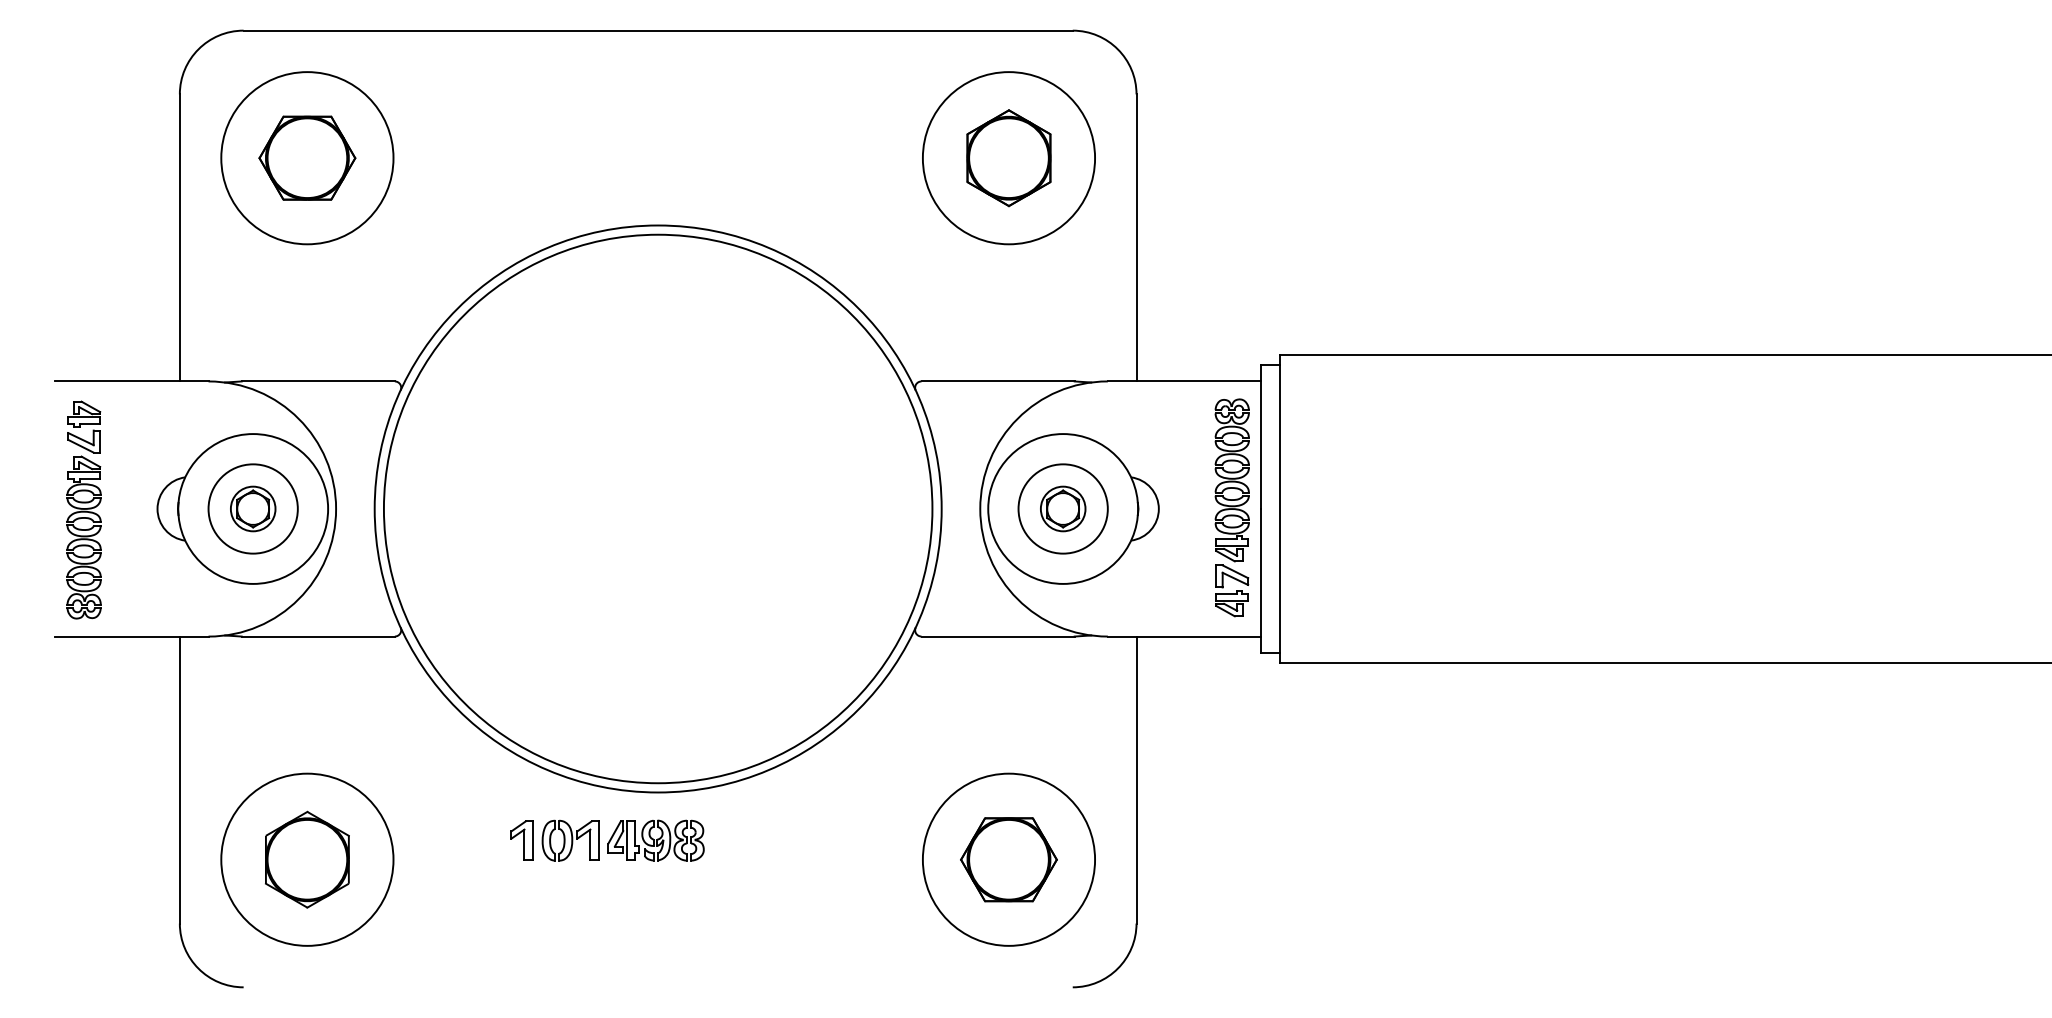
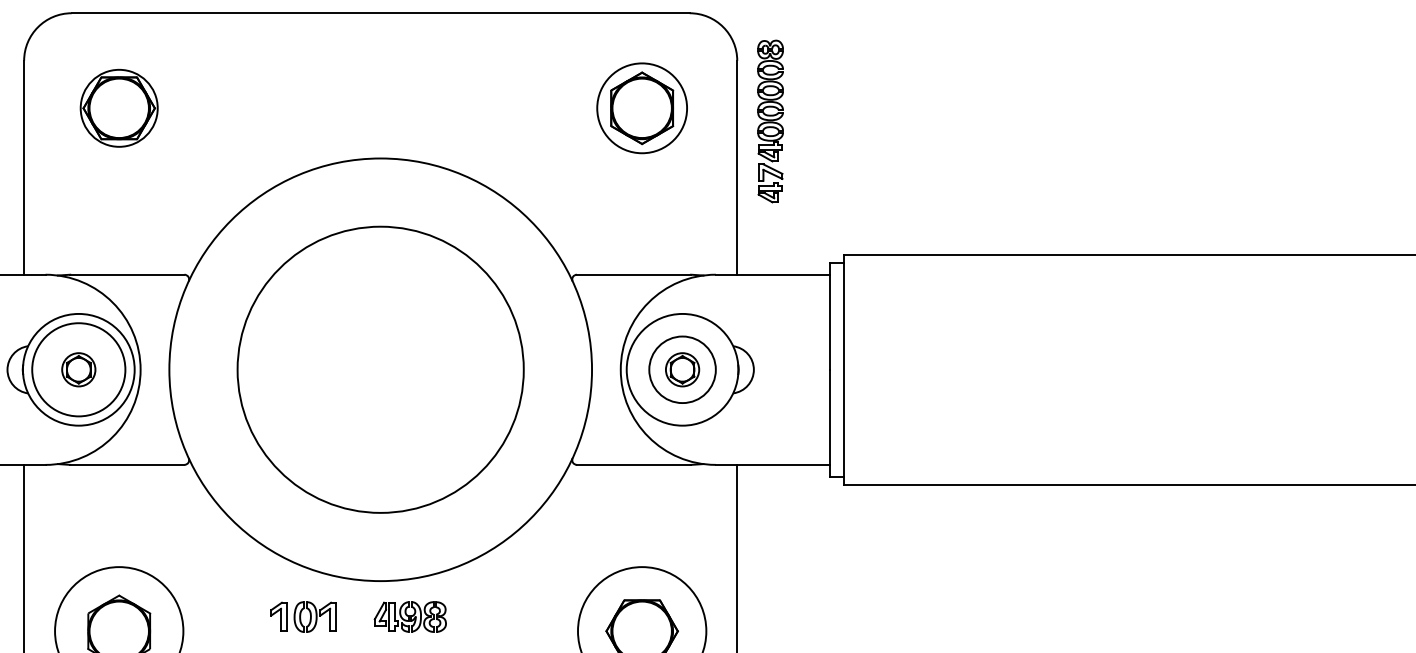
circle: (307, 158) -> (119, 108), size x0.6
circle: (1008, 158) -> (641, 108), size x0.7
part: (1231, 507) -> (770, 121), moved
circle: (252, 508) -> (78, 369), size x1.4
circle: (657, 508) -> (380, 369), size x0.7
part: (655, 840) -> (410, 616), moved

